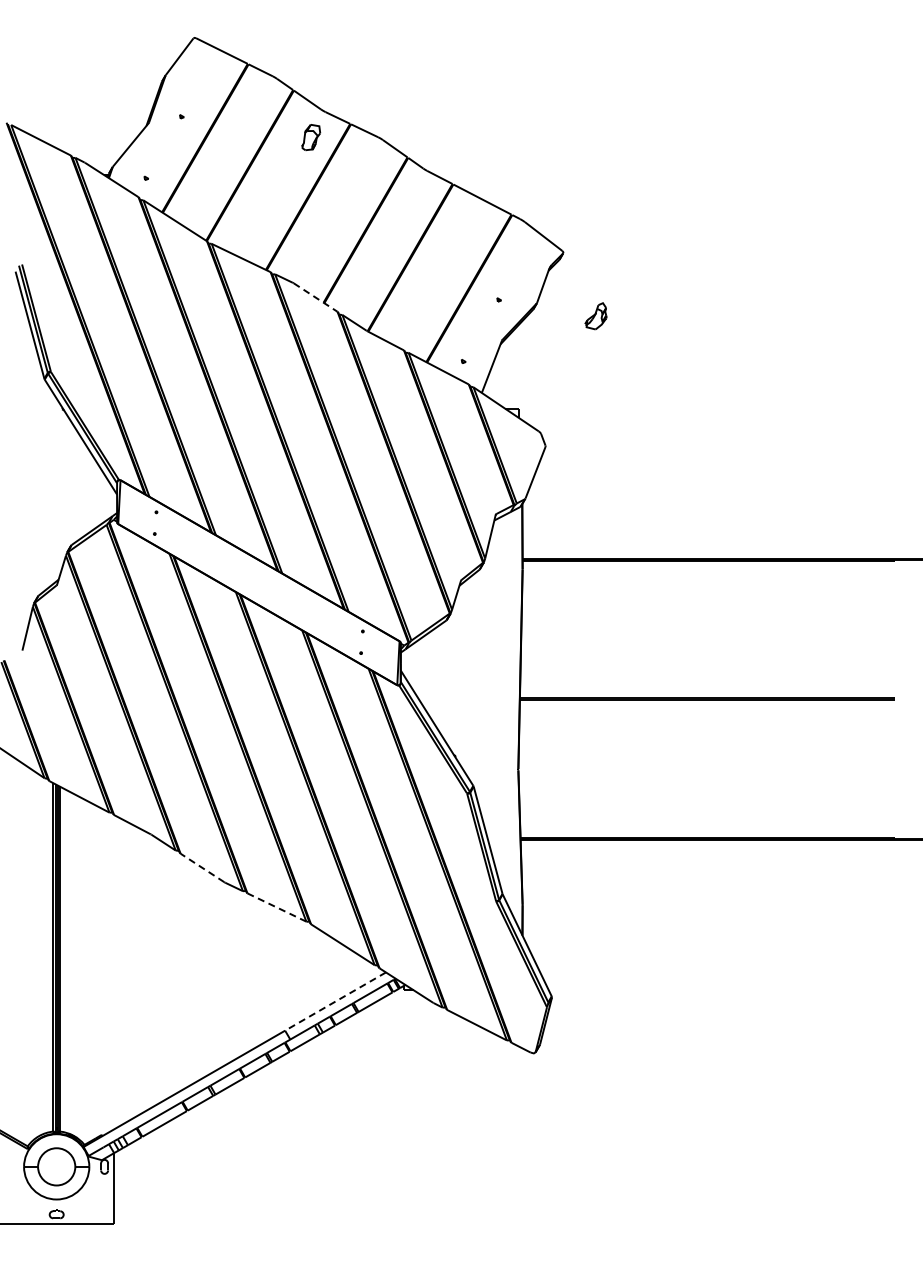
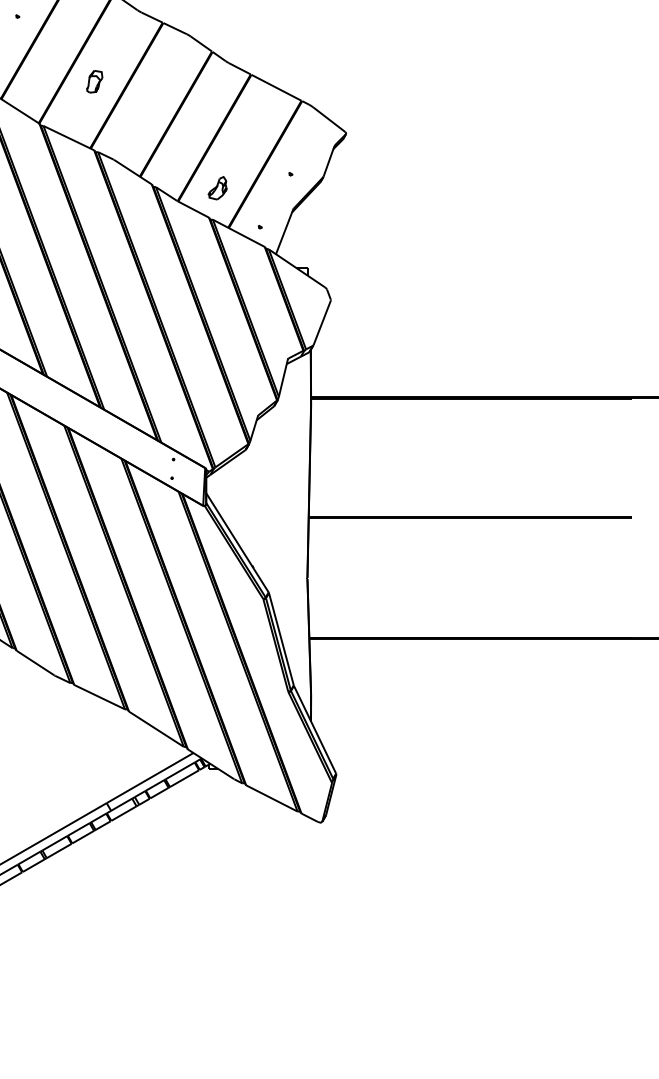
part: (311, 137) -> (94, 81), moved
line: (316, 297) -> (133, 172), dashed -> solid
part: (595, 316) -> (217, 188), moved
line: (202, 867) -> (35, 662), dashed -> solid
line: (276, 907) -> (99, 697), dashed -> solid
line: (335, 1001) -> (150, 778), dashed -> solid

